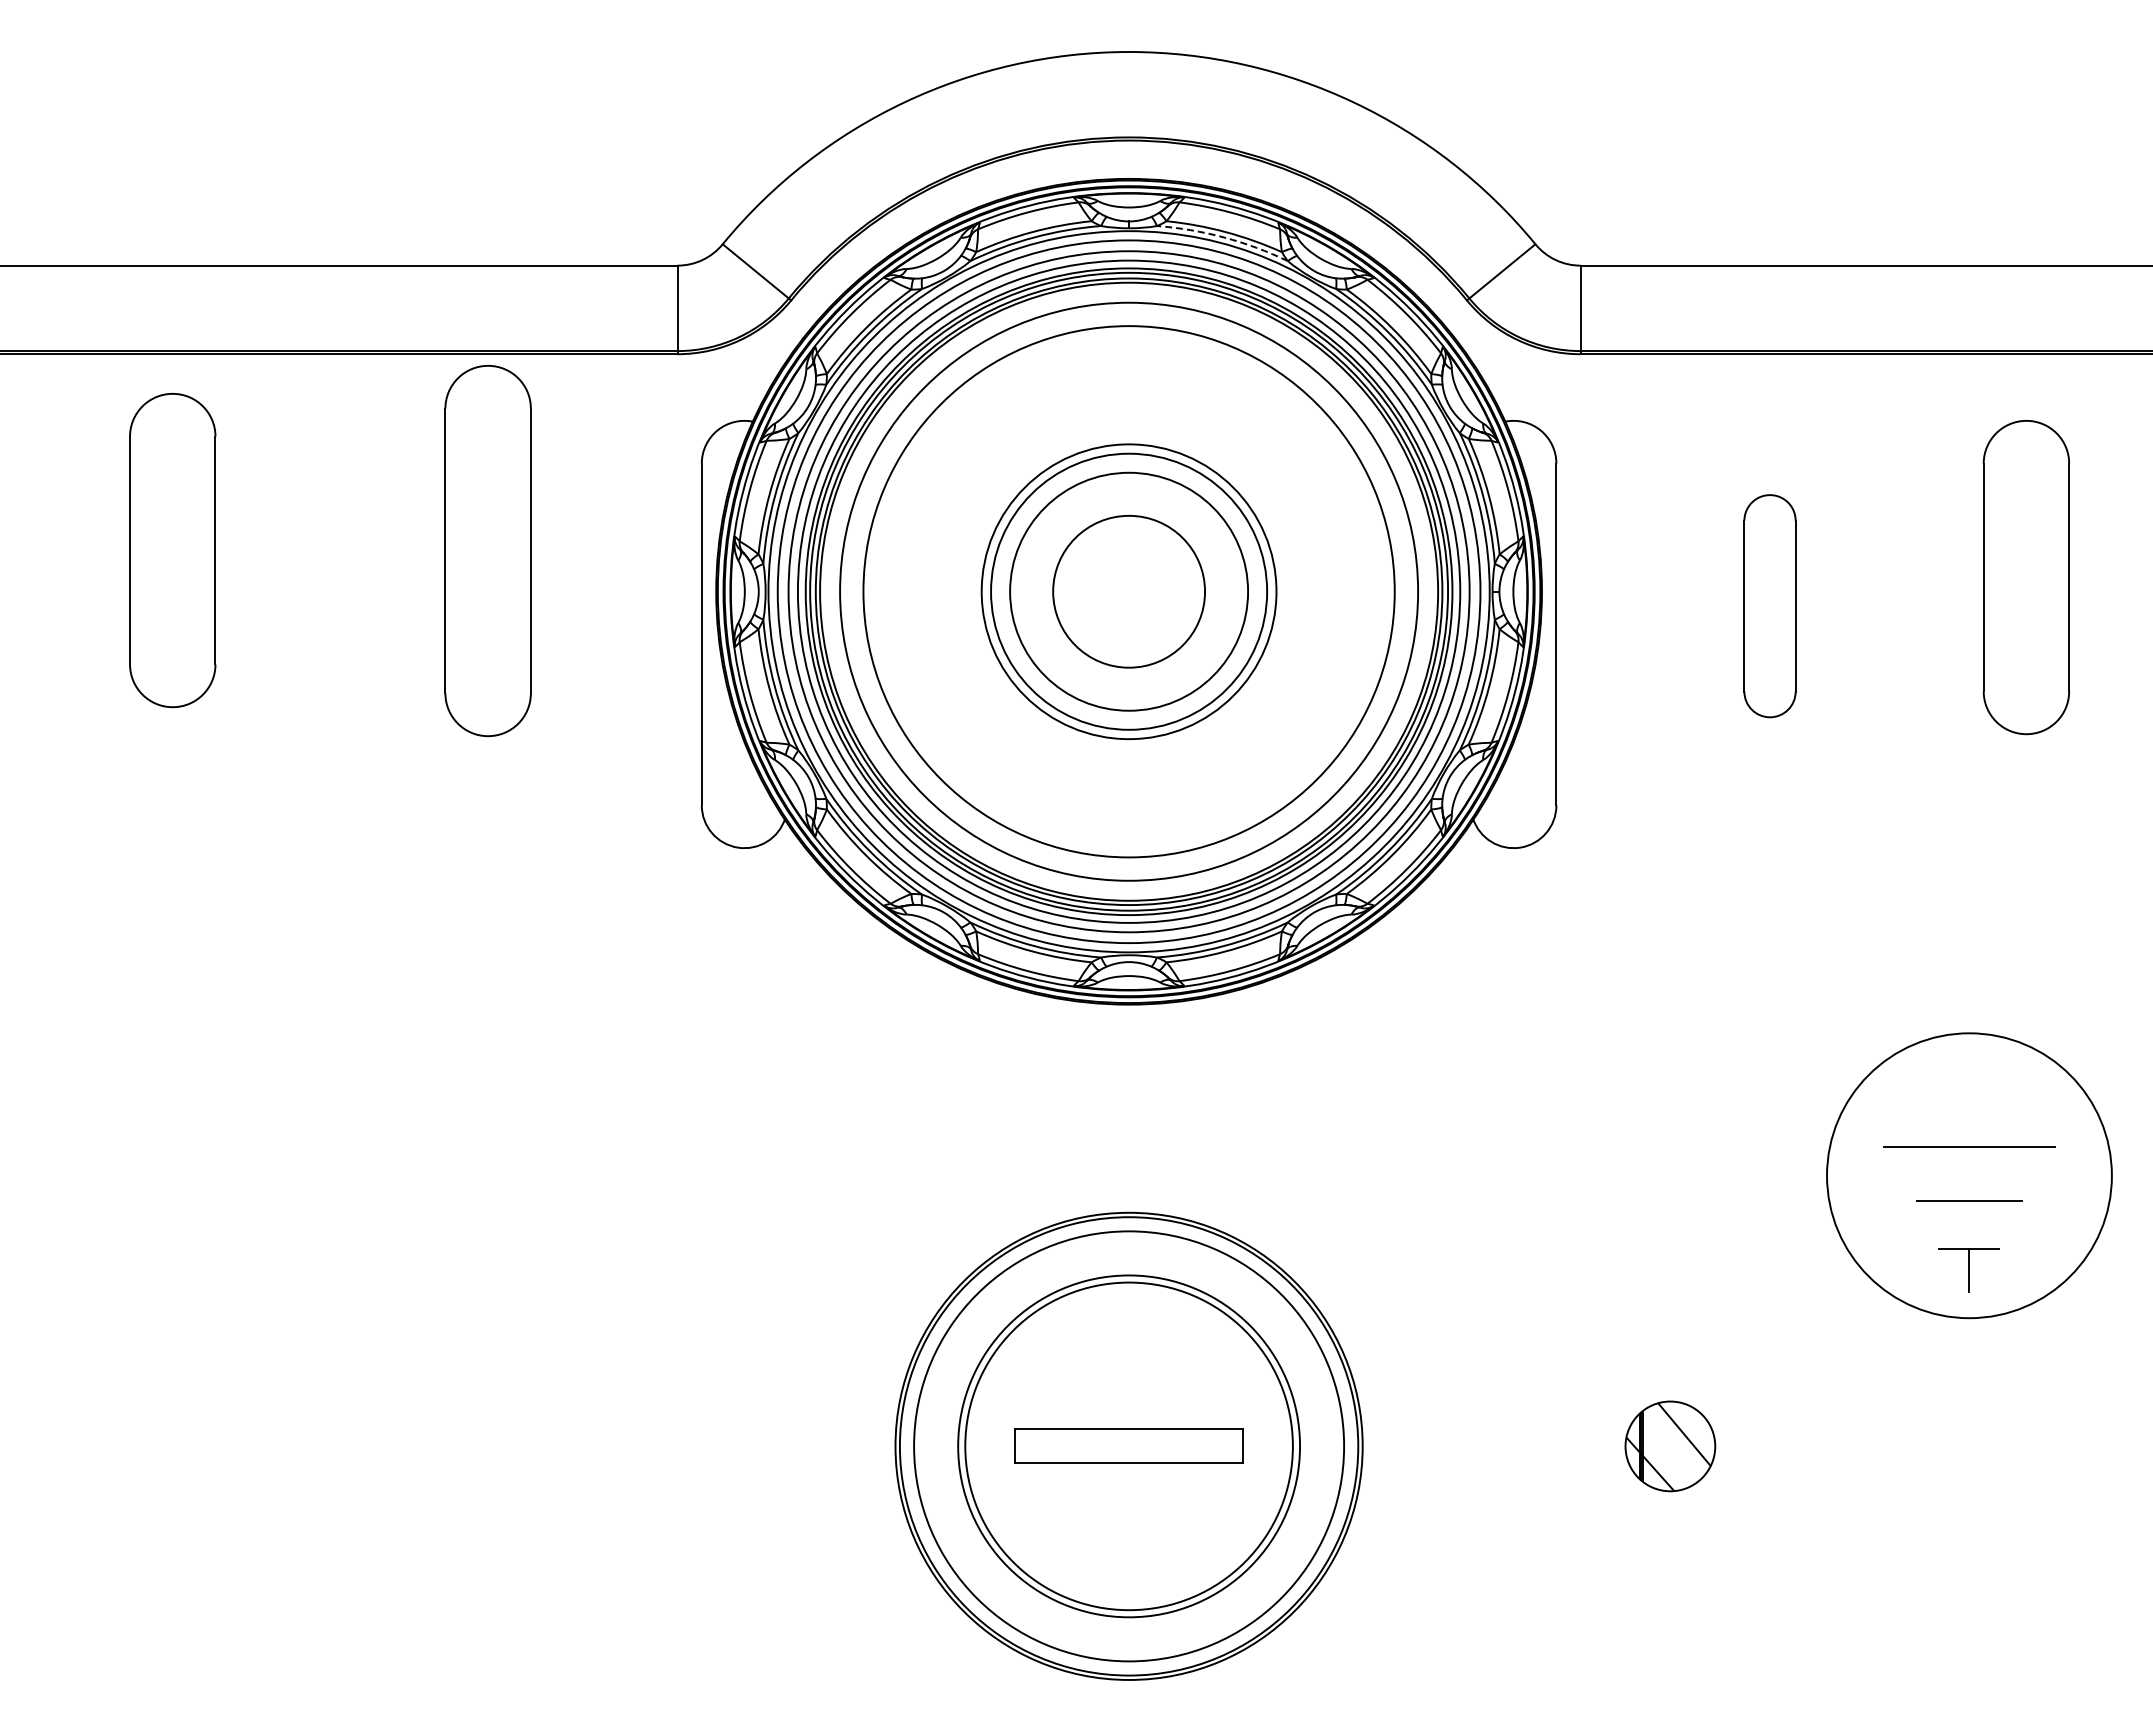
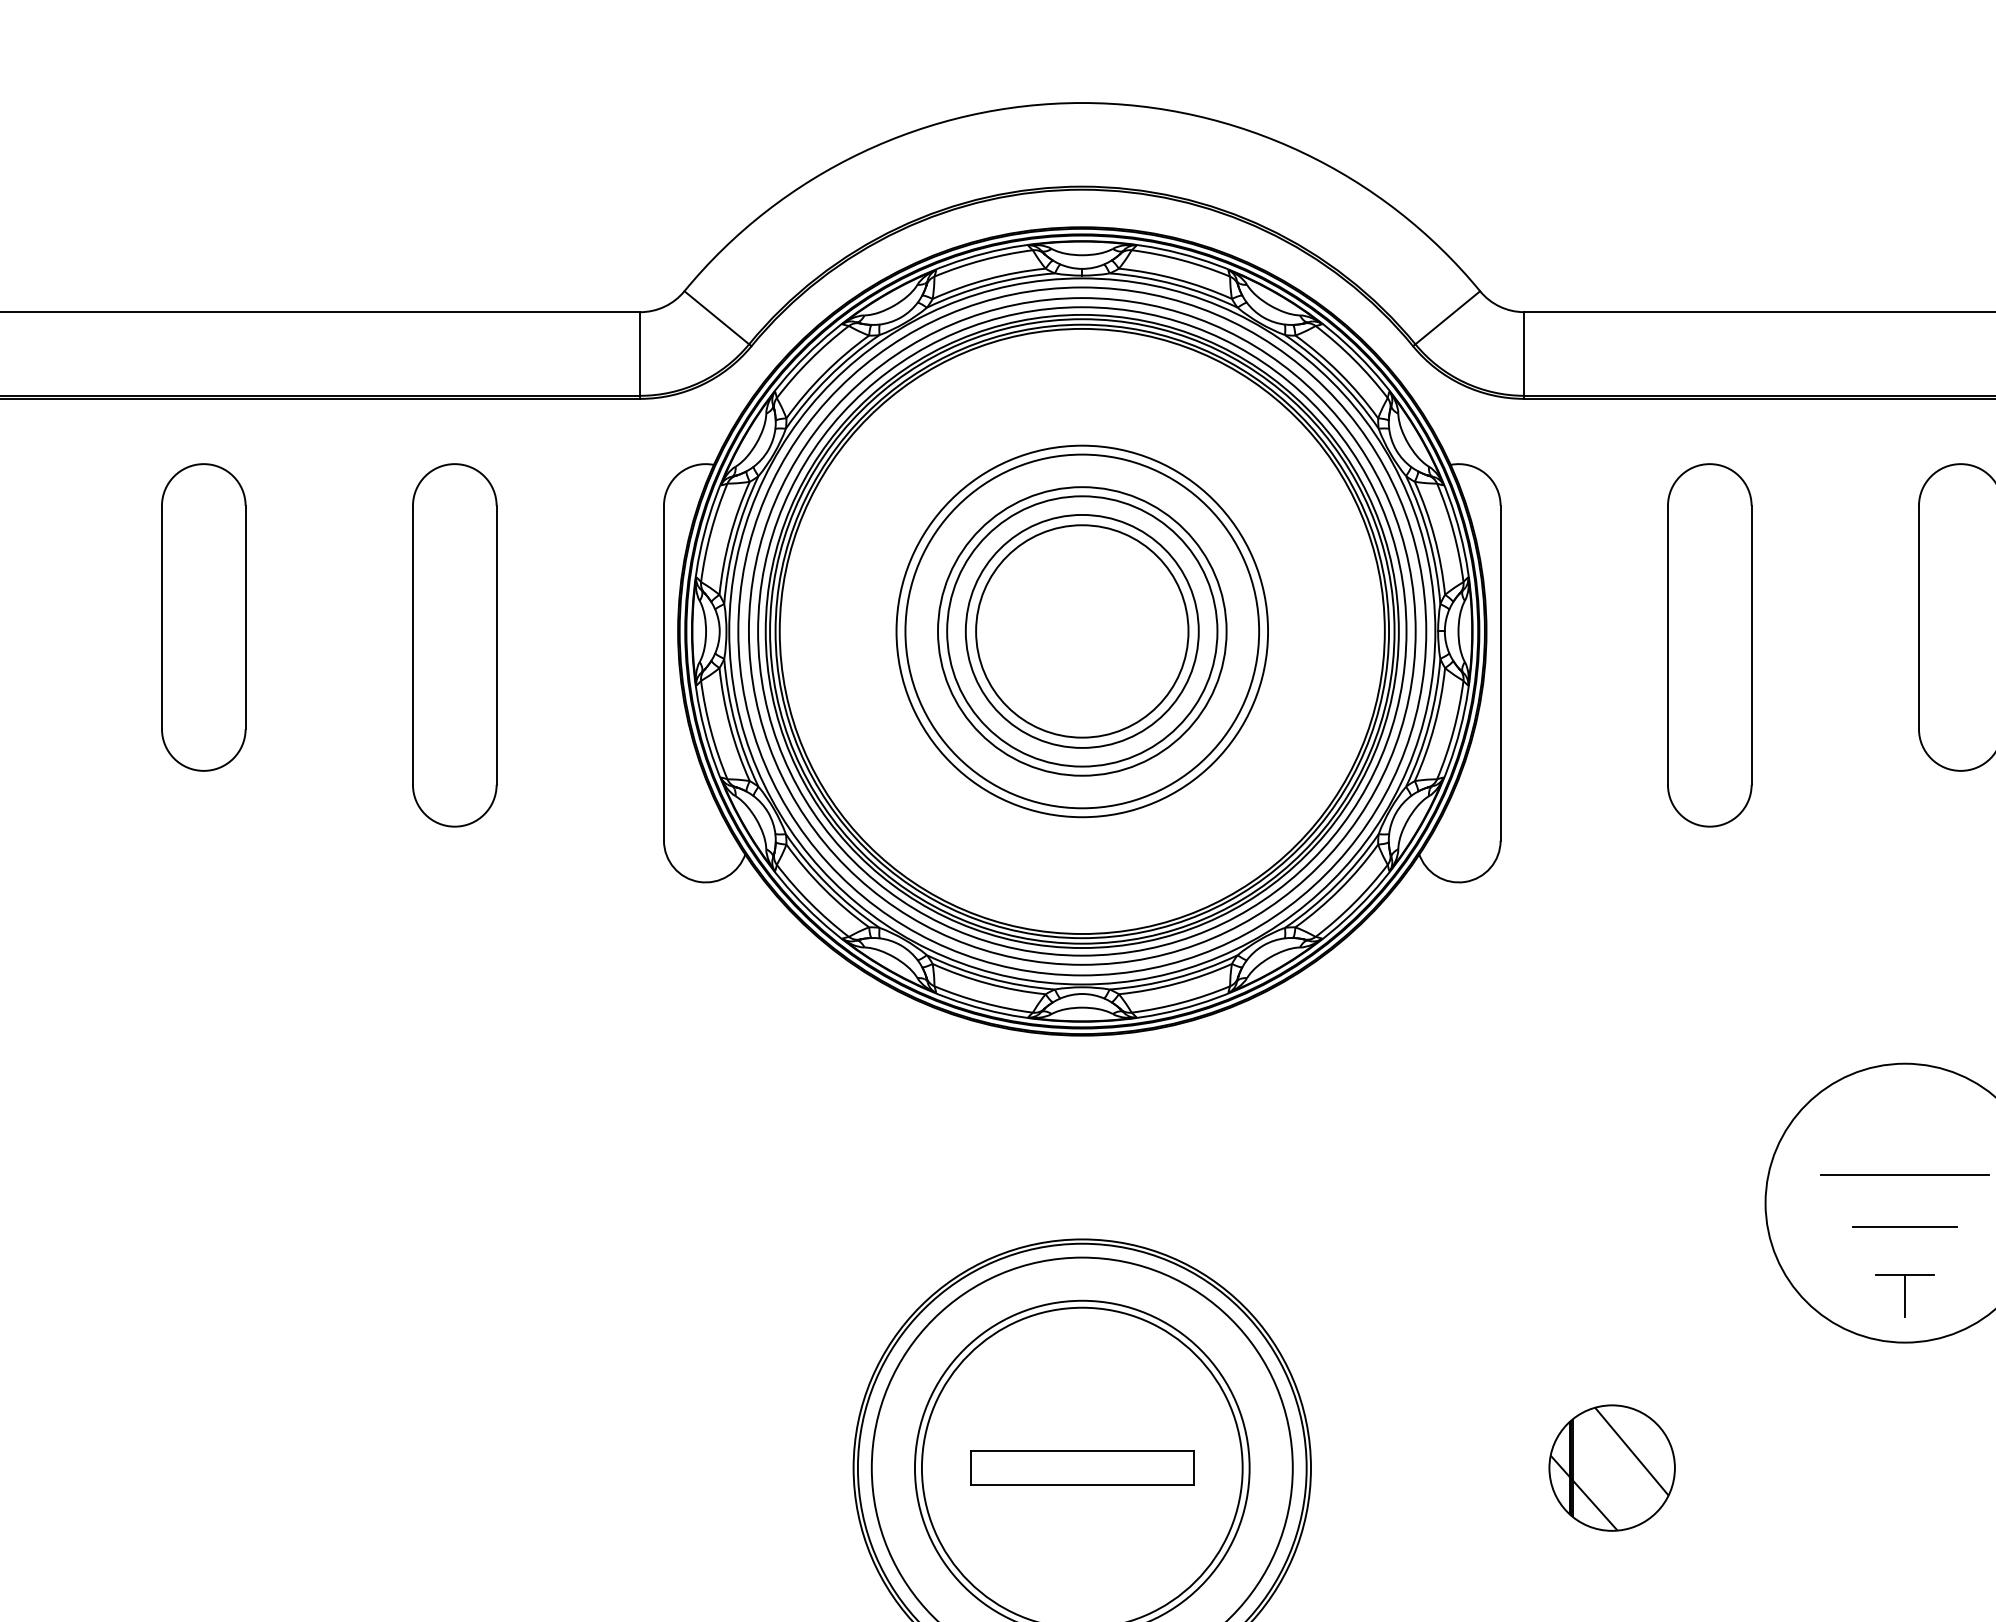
arc: (1224, 237) -> (1175, 284), dashed -> solid
part: (172, 550) -> (203, 617), moved
part: (487, 551) -> (454, 645), moved
circle: (1128, 591) -> (1081, 631), size x0.62
circle: (1128, 591) -> (1081, 631), size x0.71
circle: (1128, 591) -> (1081, 631), size x1.43
part: (1769, 606) -> (1709, 645), size x1.67
part: (1670, 1446) -> (1612, 1468), size x1.43

